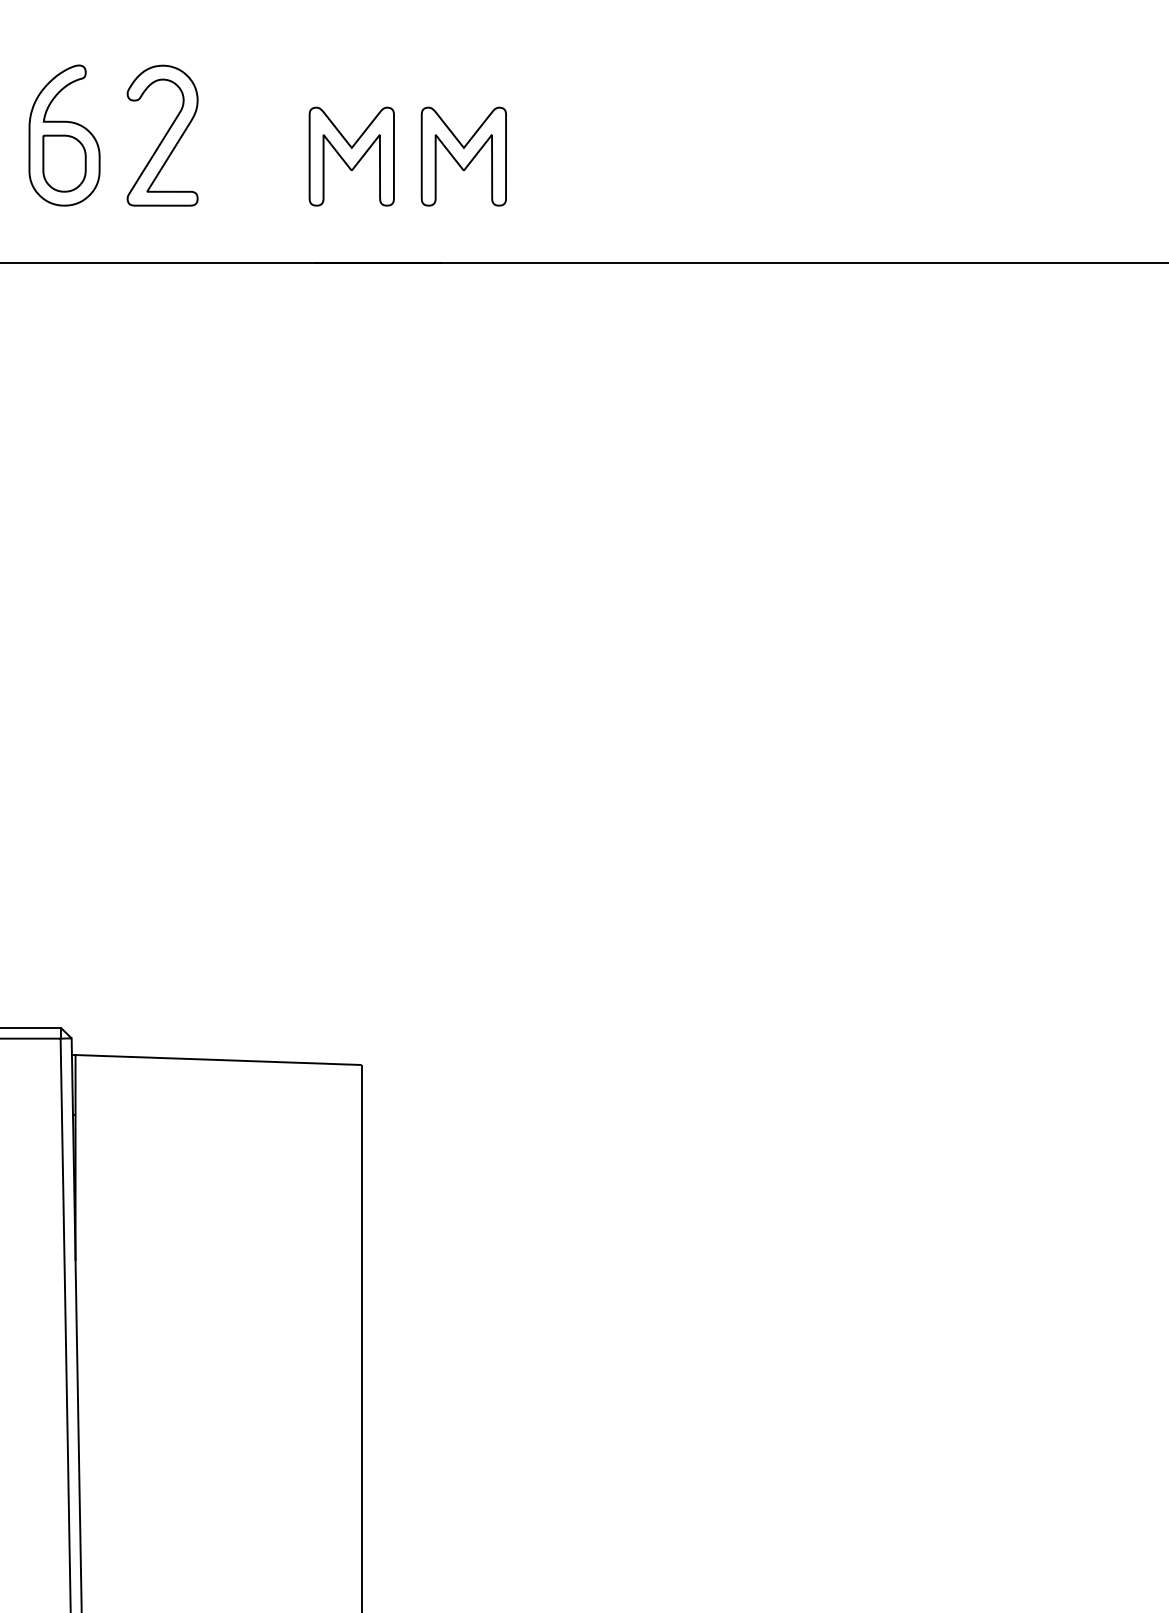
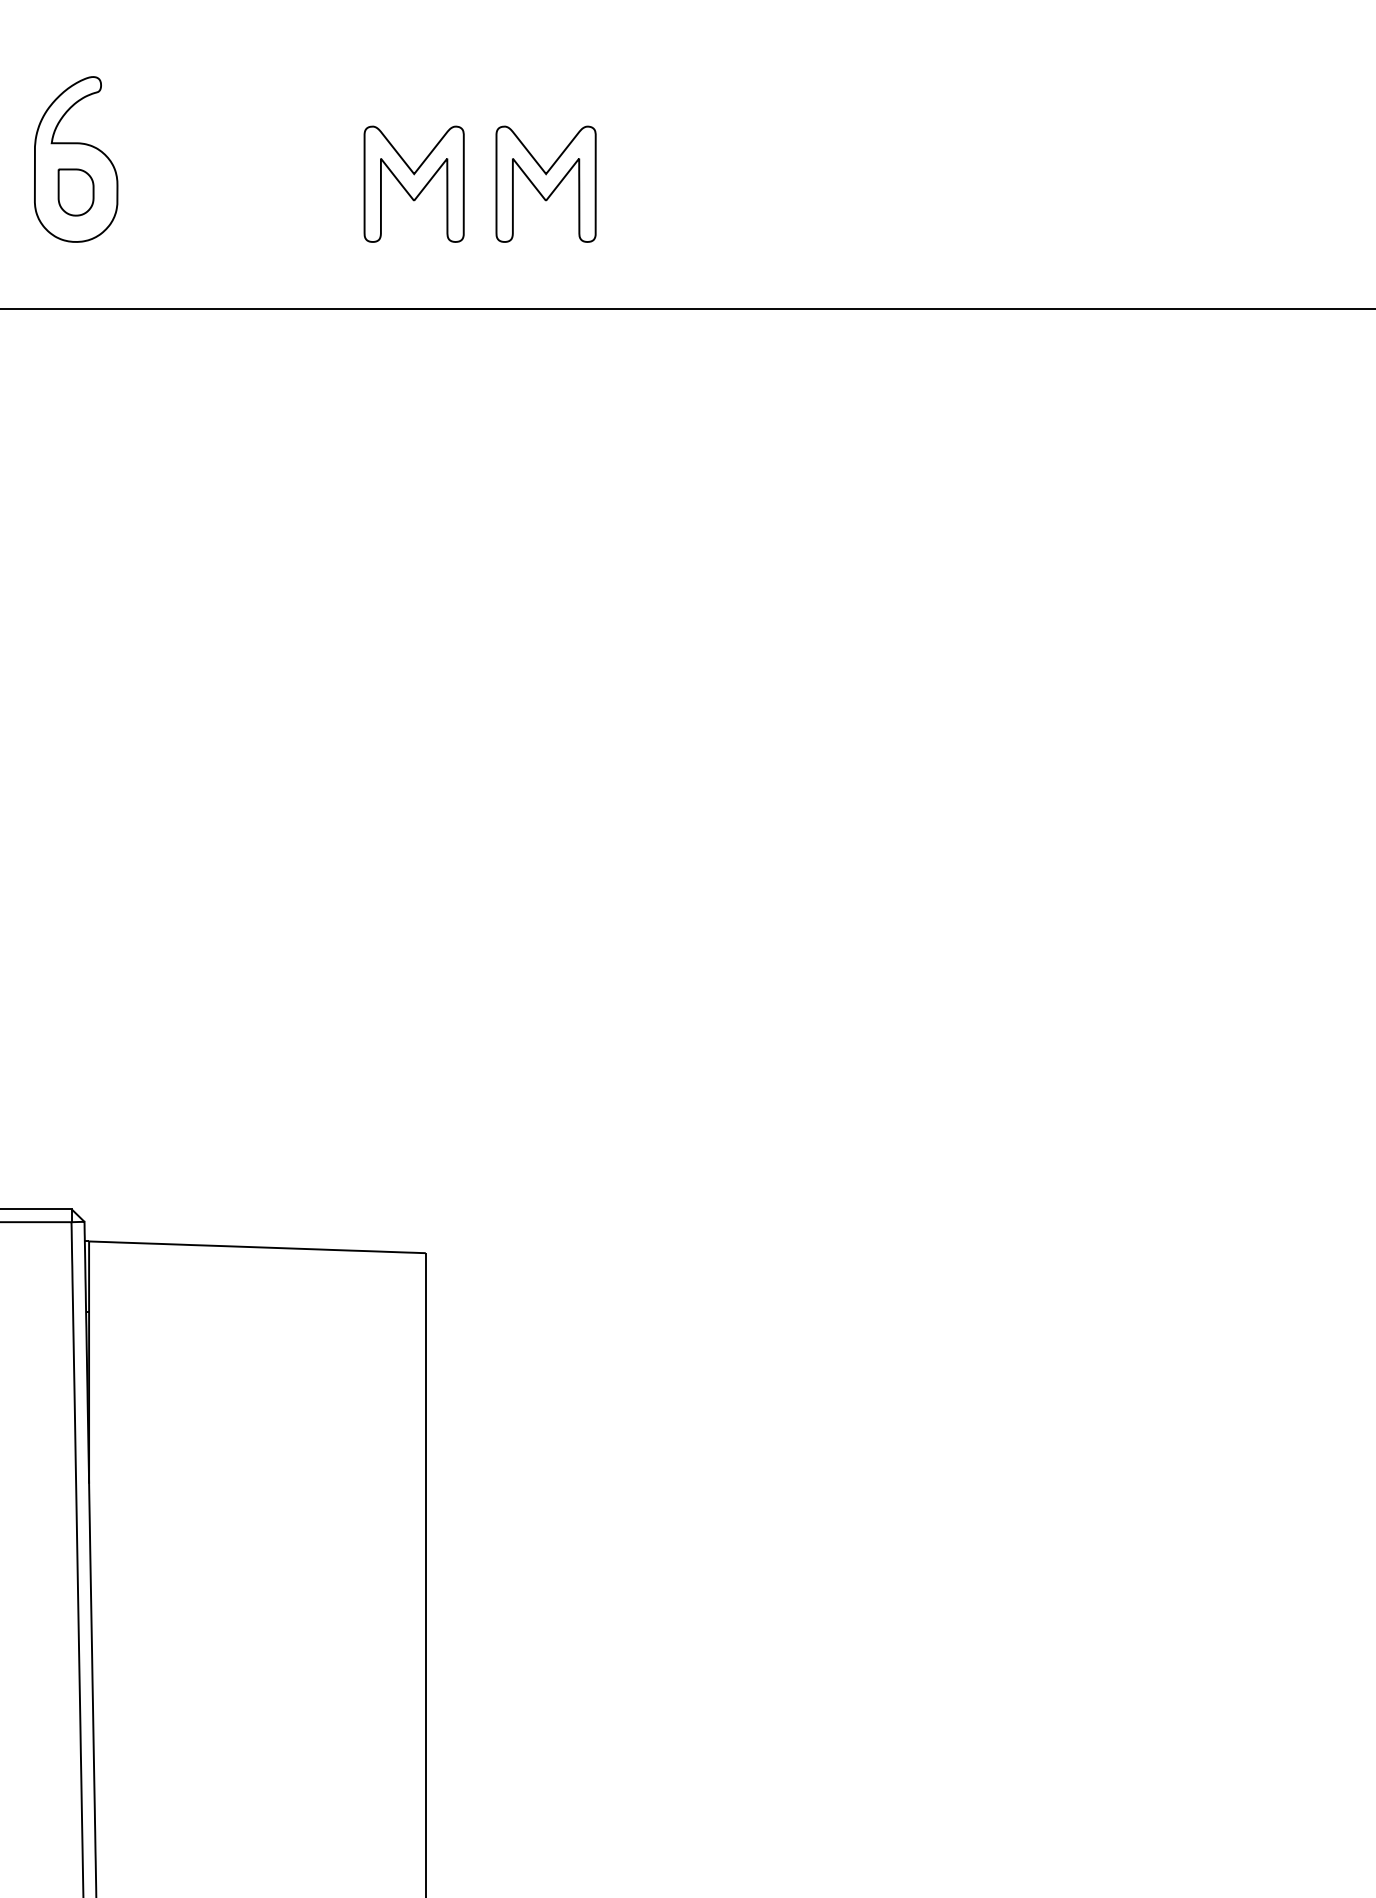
part: (162, 135) -> (191, 159), removed
part: (63, 163) -> (75, 192), size x0.7

